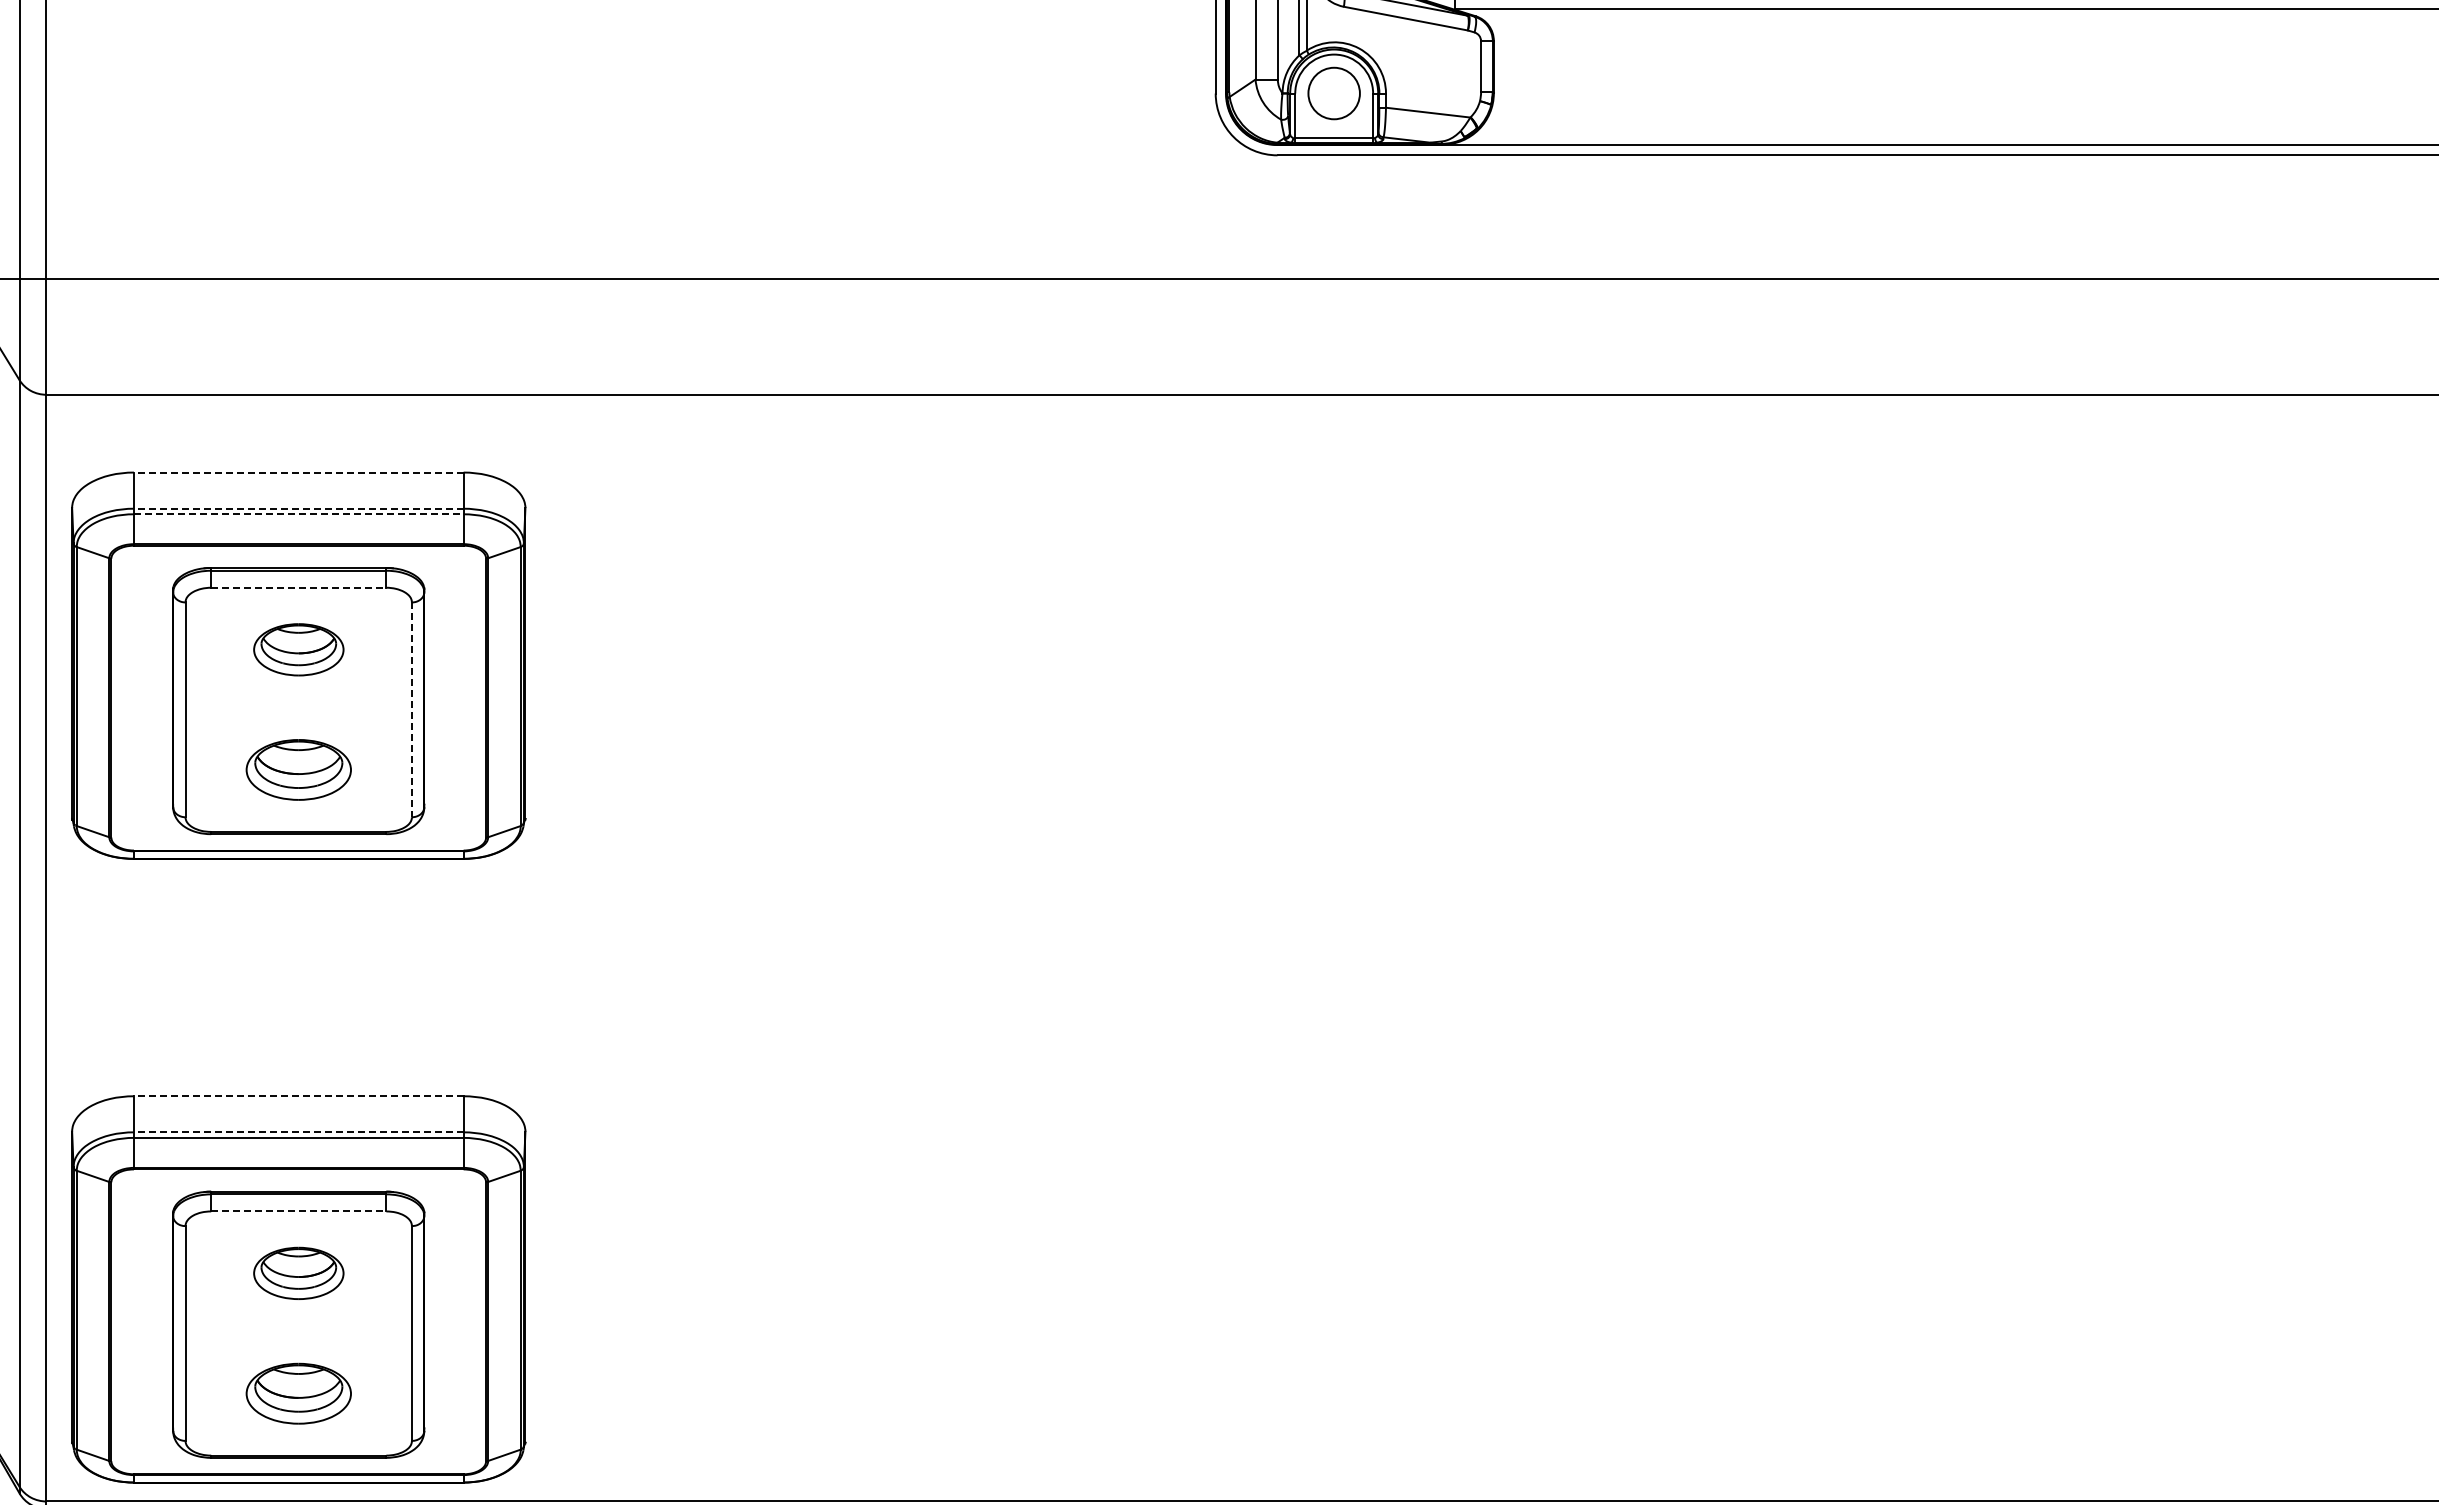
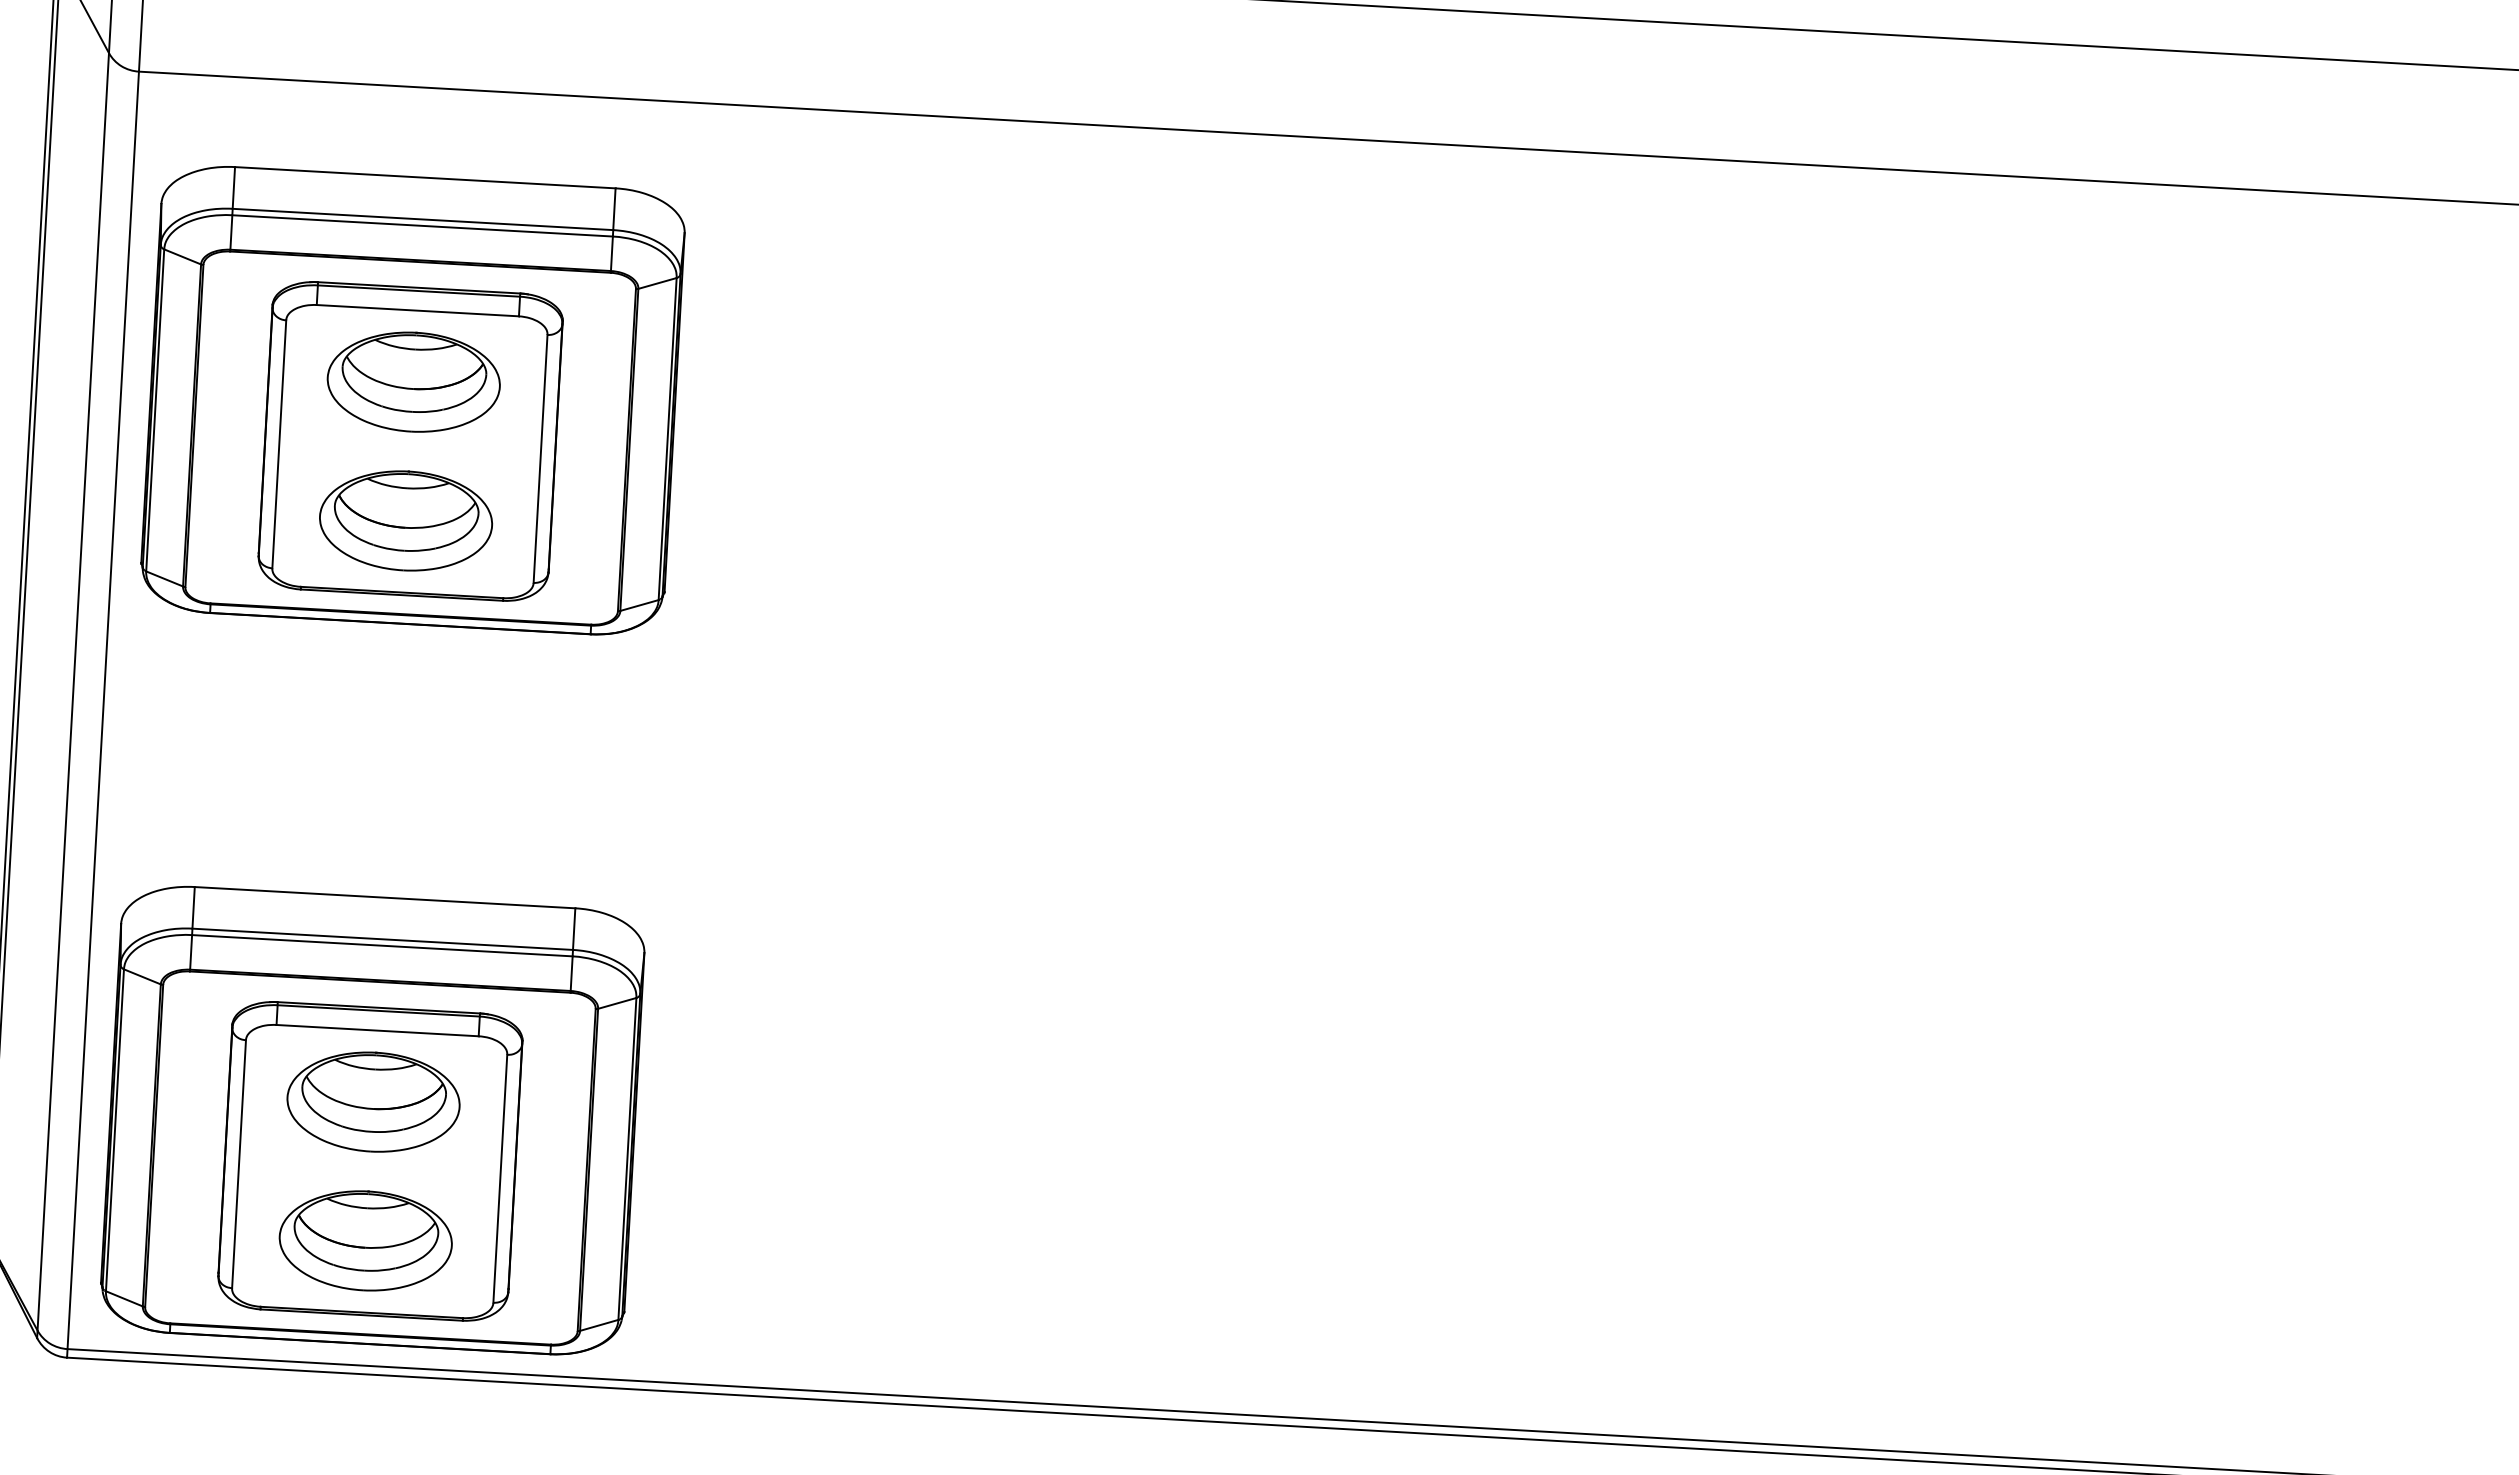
line: (298, 472) -> (424, 177), dashed -> solid
line: (298, 508) -> (422, 219), dashed -> solid
line: (298, 514) -> (422, 226), dashed -> solid
line: (298, 587) -> (417, 310), dashed -> solid
part: (298, 649) -> (413, 381), size x1.67
line: (411, 710) -> (540, 459), dashed -> solid
part: (298, 769) -> (405, 520), size x1.43
line: (298, 1096) -> (384, 897), dashed -> solid
line: (298, 1132) -> (382, 939), dashed -> solid
line: (298, 1211) -> (377, 1030), dashed -> solid
part: (298, 1273) -> (373, 1102), size x1.67
part: (298, 1393) -> (365, 1240), size x1.43

